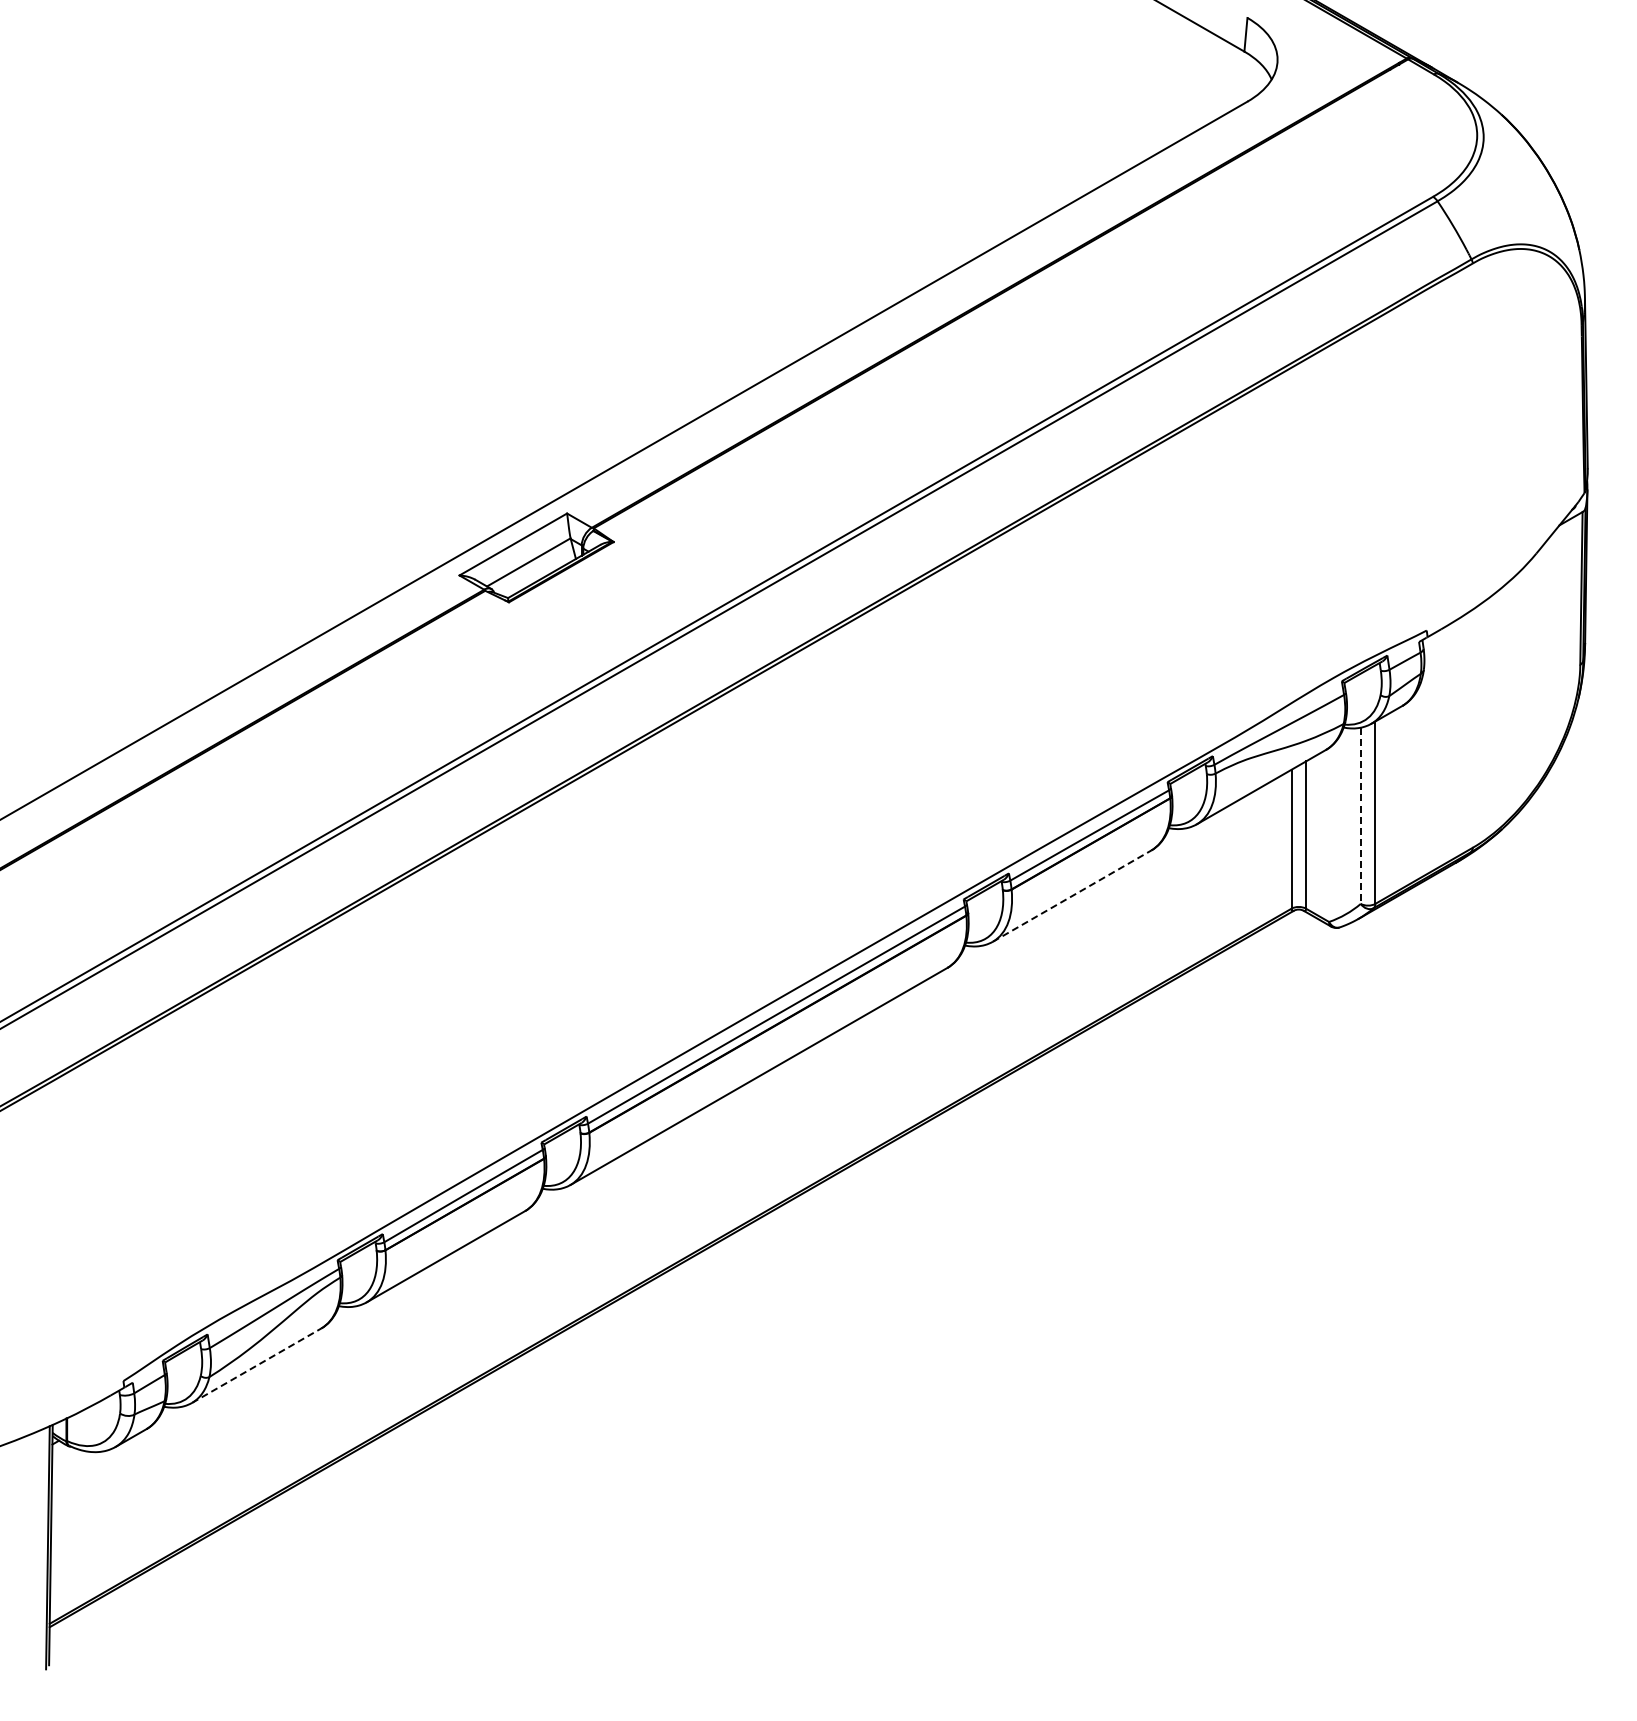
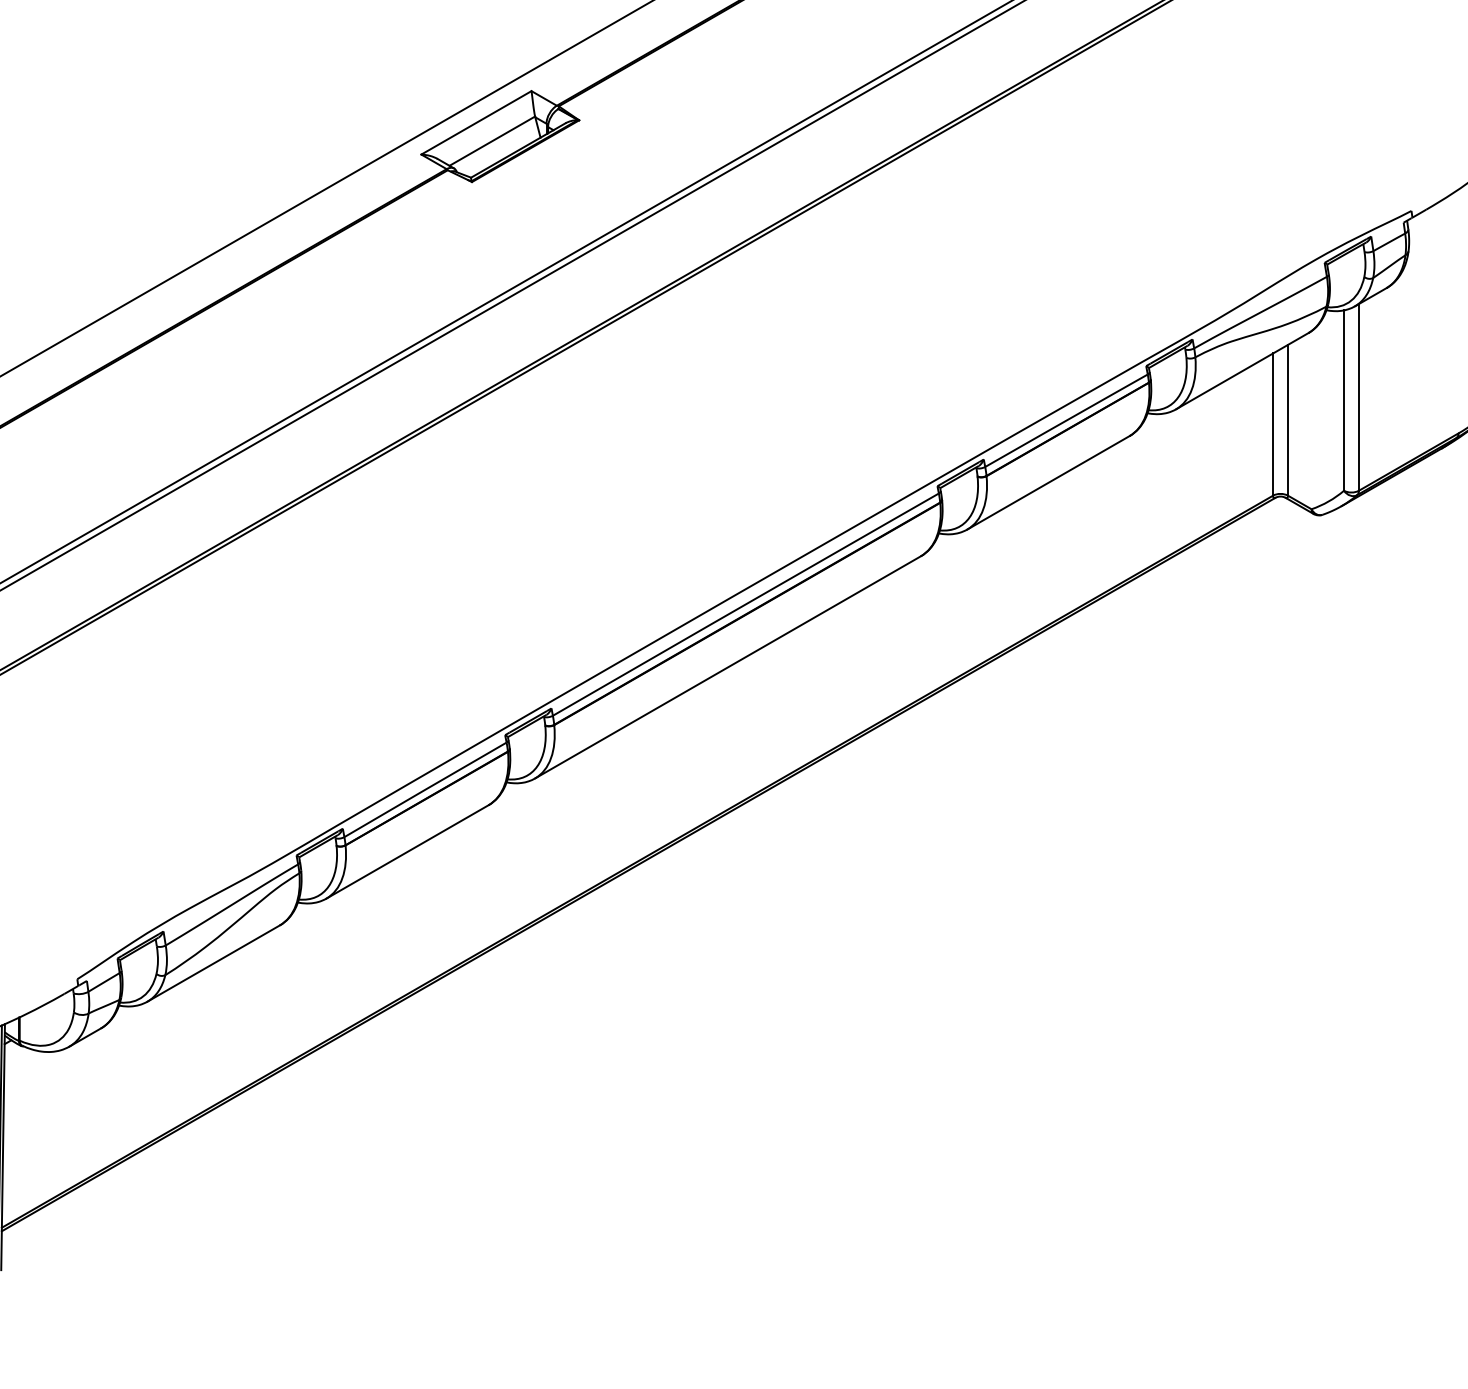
line: (1360, 816) -> (1343, 401), dashed -> solid
line: (1072, 895) -> (1048, 482), dashed -> solid
line: (256, 1365) -> (213, 963), dashed -> solid

